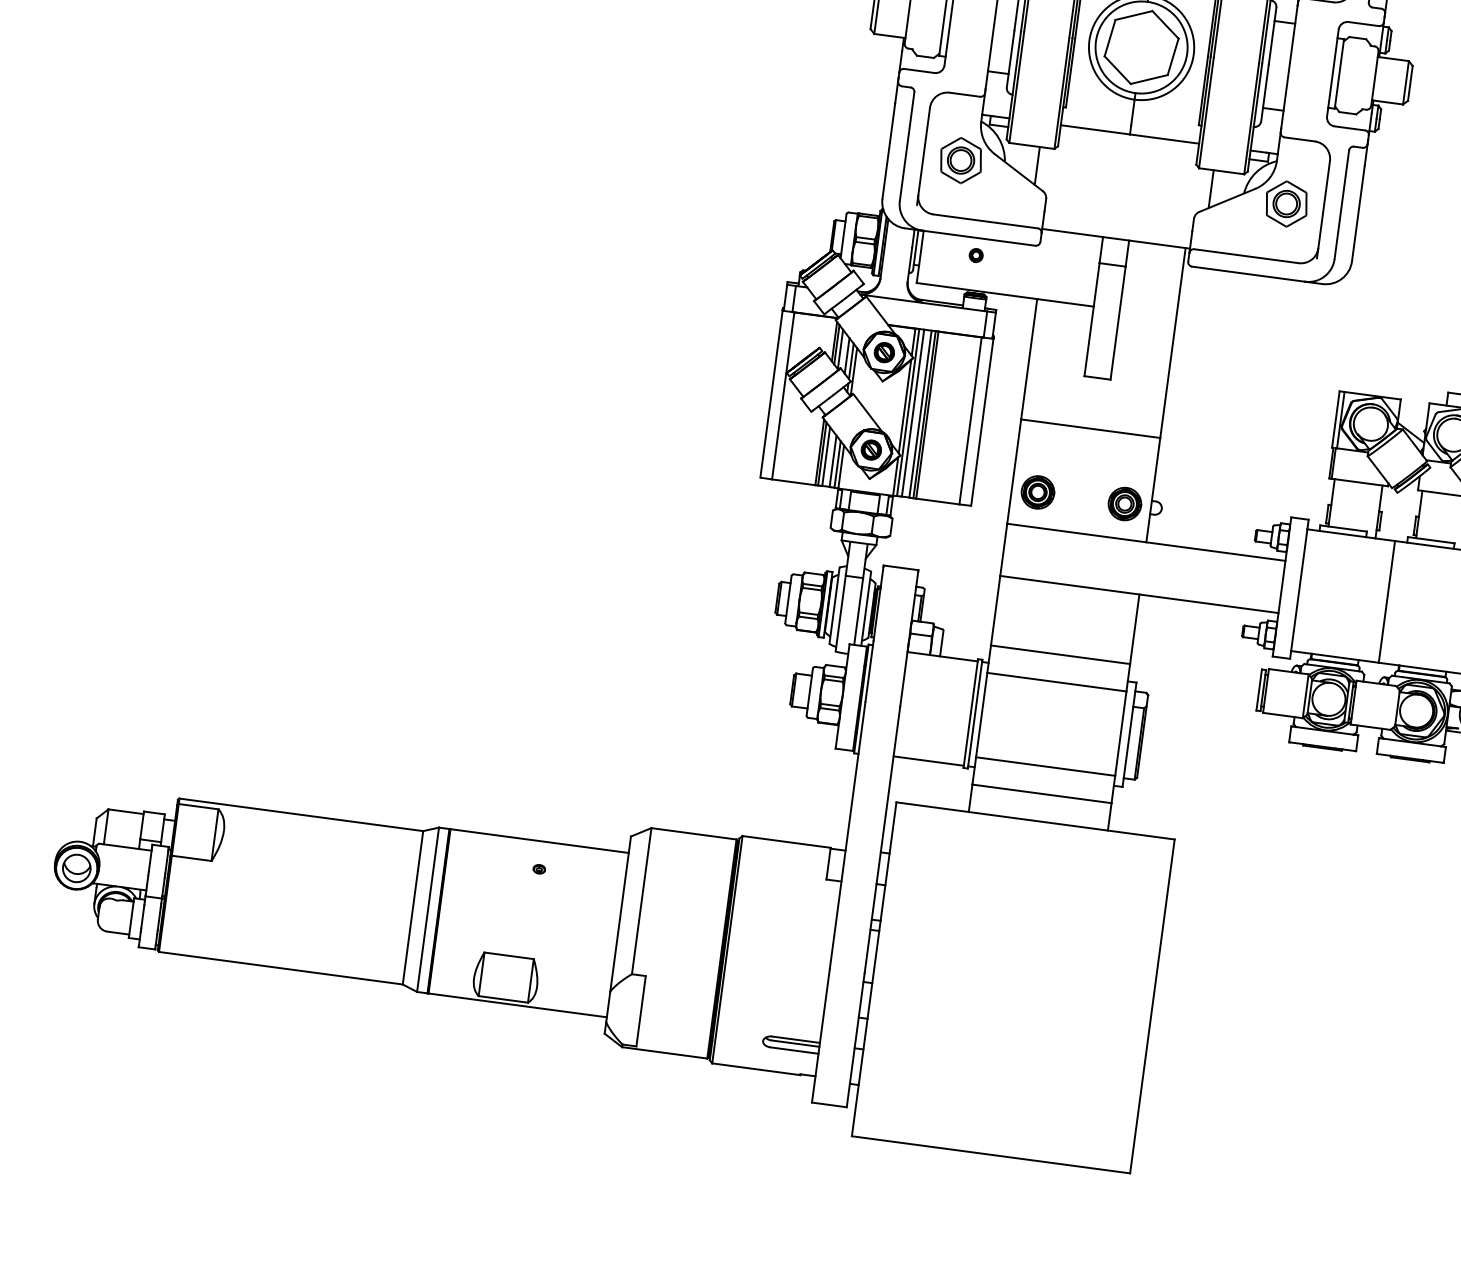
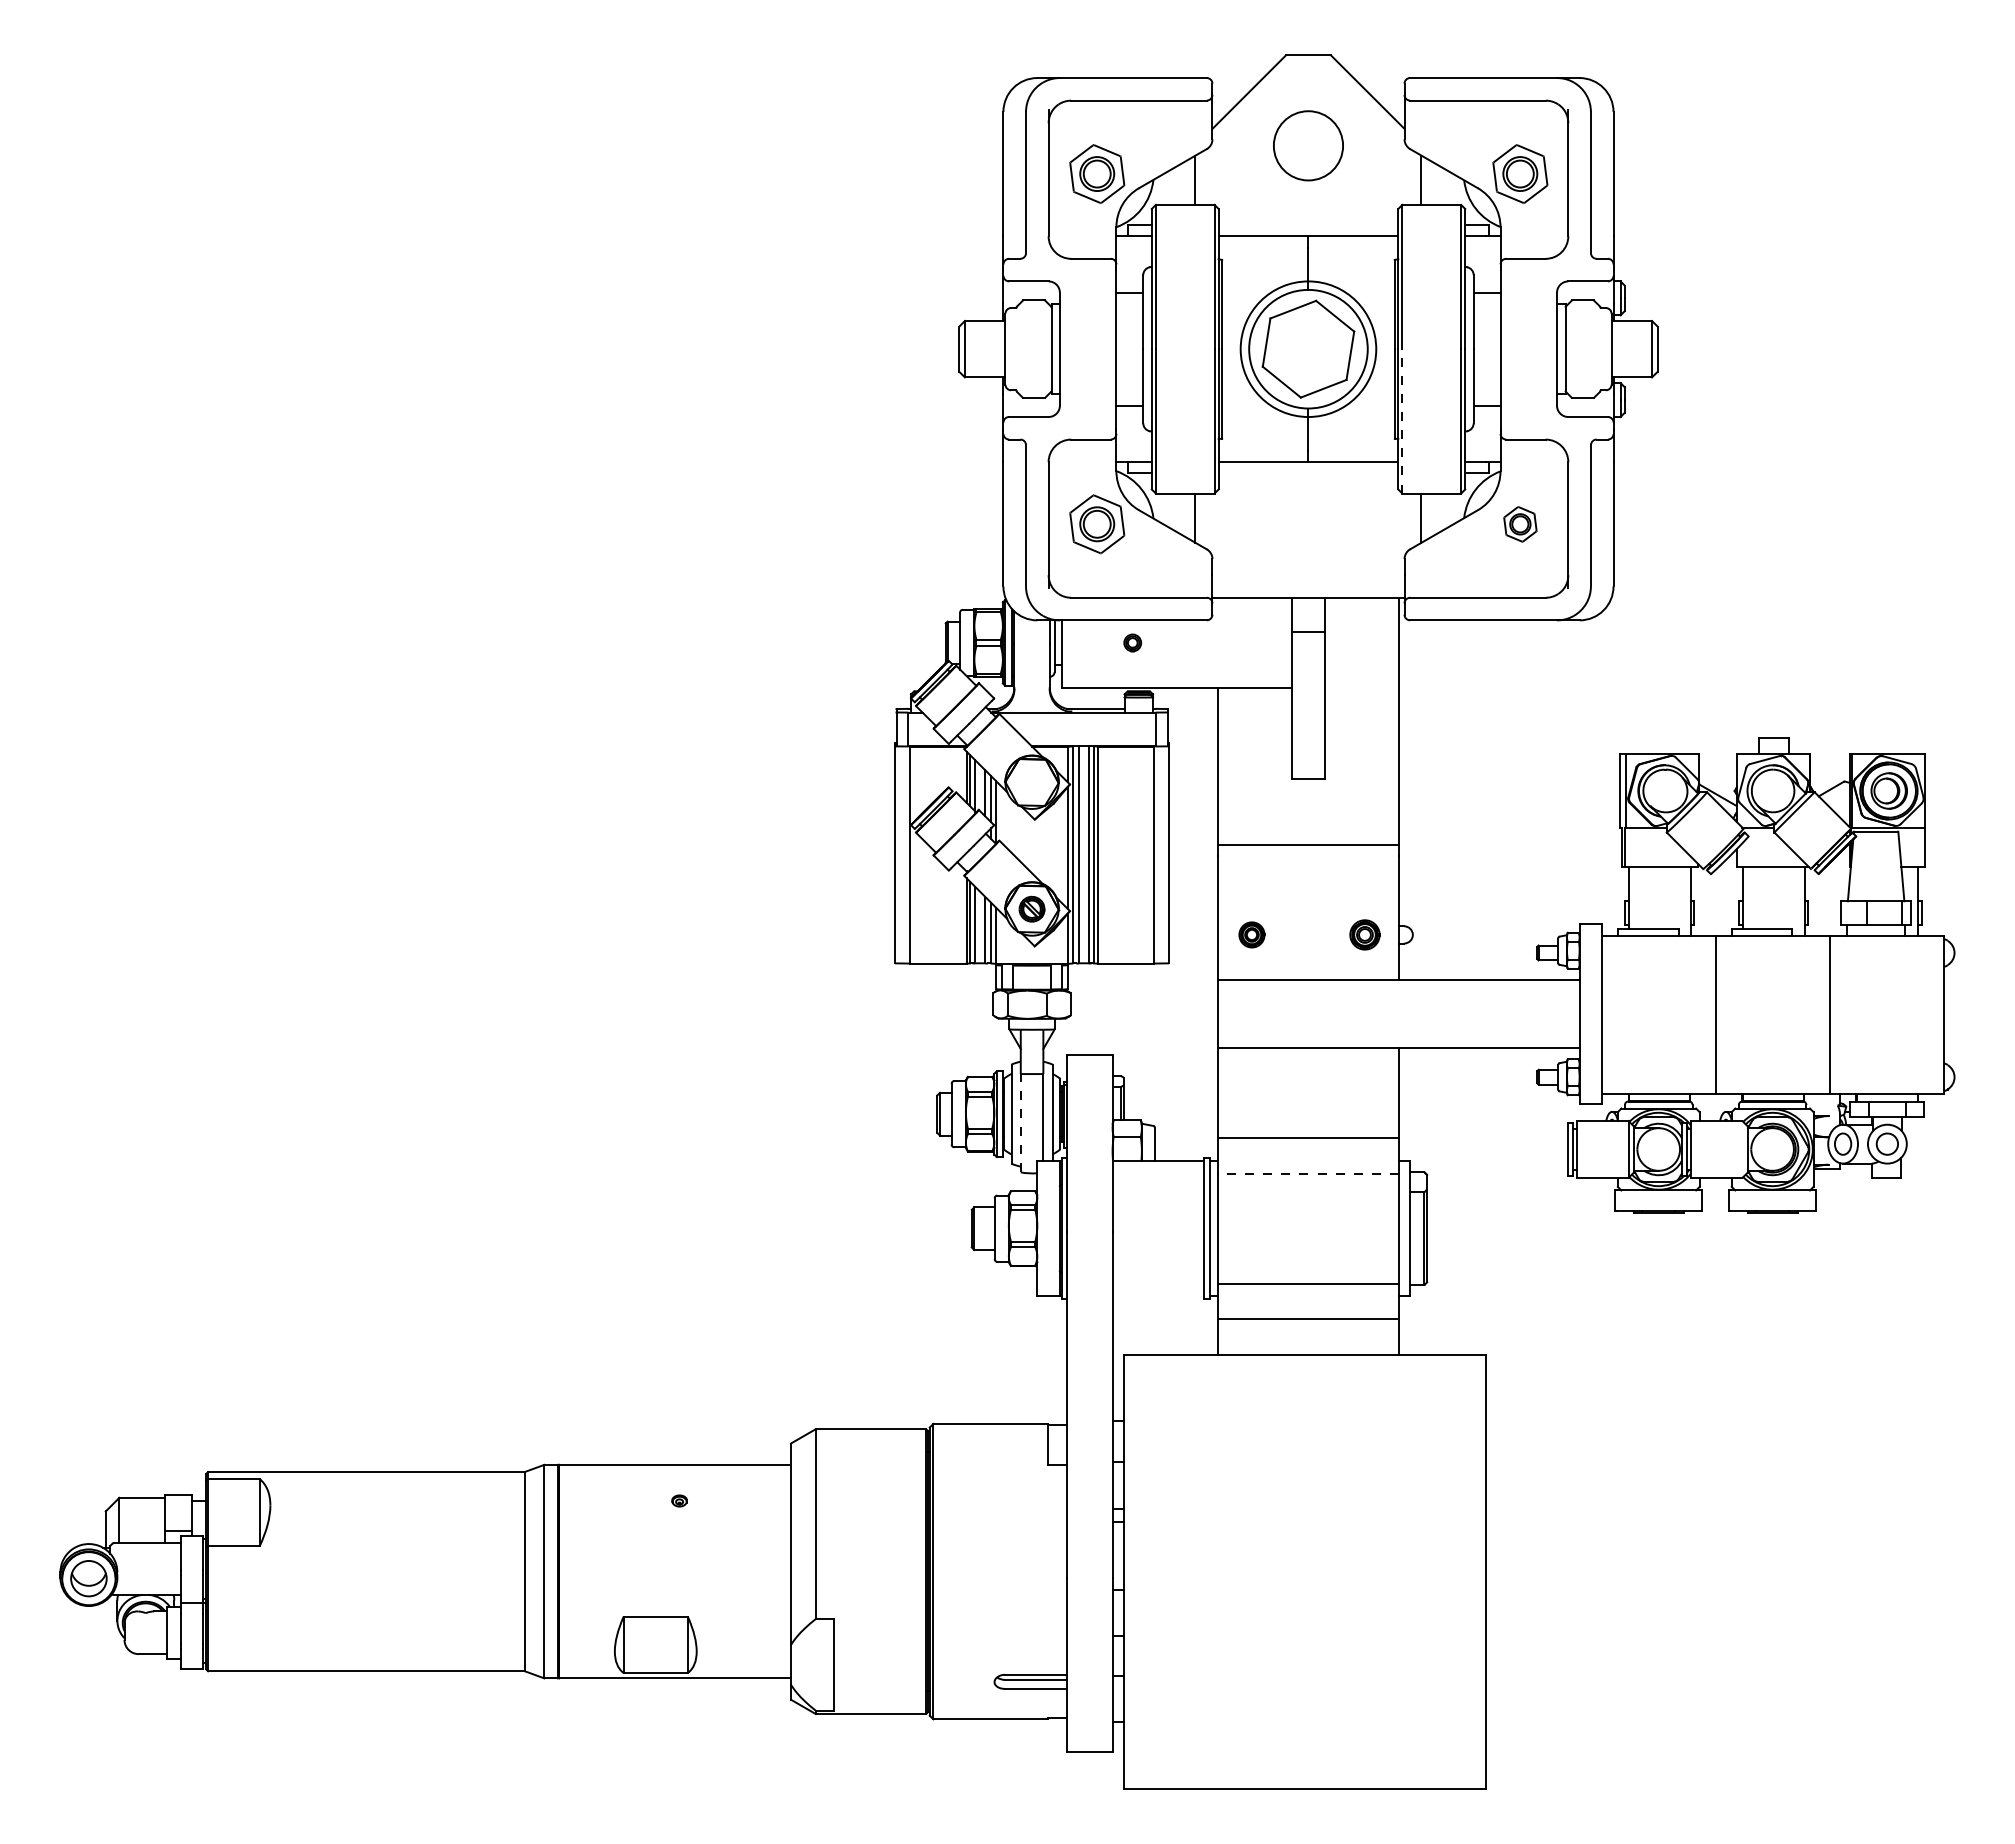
line: (1206, 112) -> (1402, 420), solid -> dashed
part: (1286, 204) -> (1520, 524), size x0.6
part: (883, 352) -> (1031, 782), removed
part: (1037, 492) -> (1251, 934), size x0.6
part: (1124, 503) -> (1364, 934), size x0.7
line: (840, 613) -> (1020, 1122), solid -> dashed
line: (1056, 681) -> (1307, 1173), solid -> dashed
line: (928, 761) -> (1157, 1296), removed

